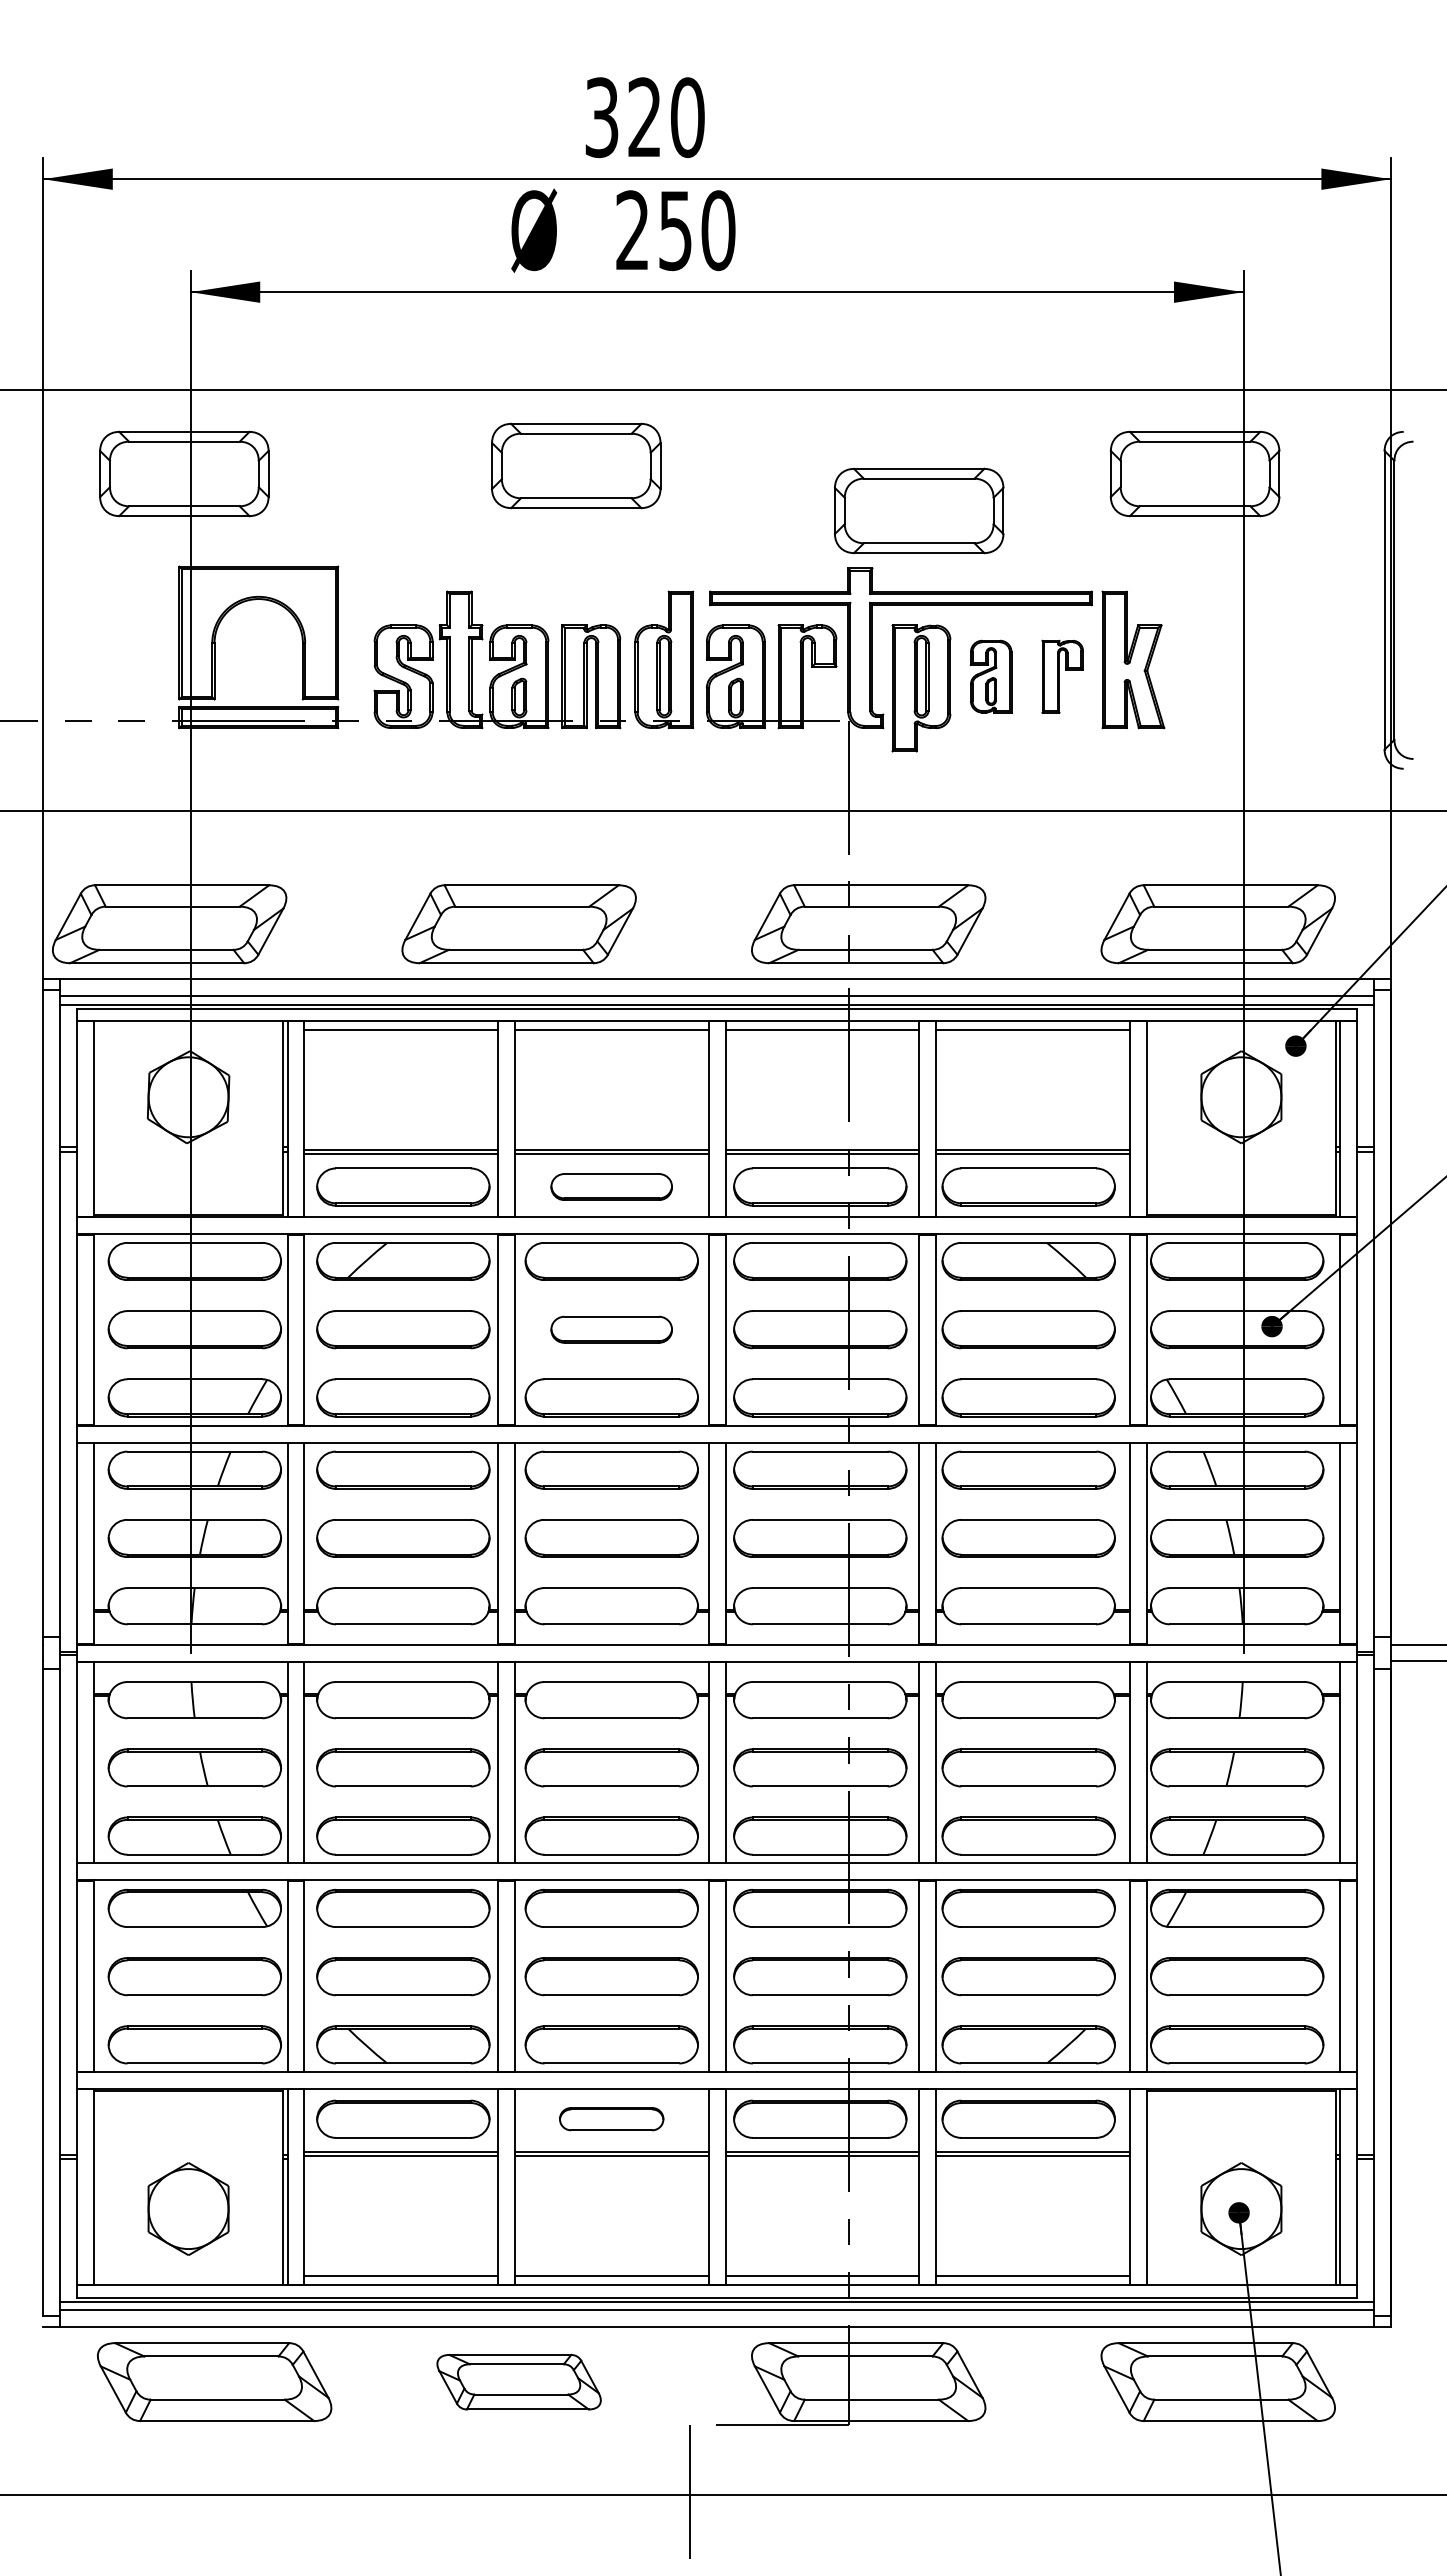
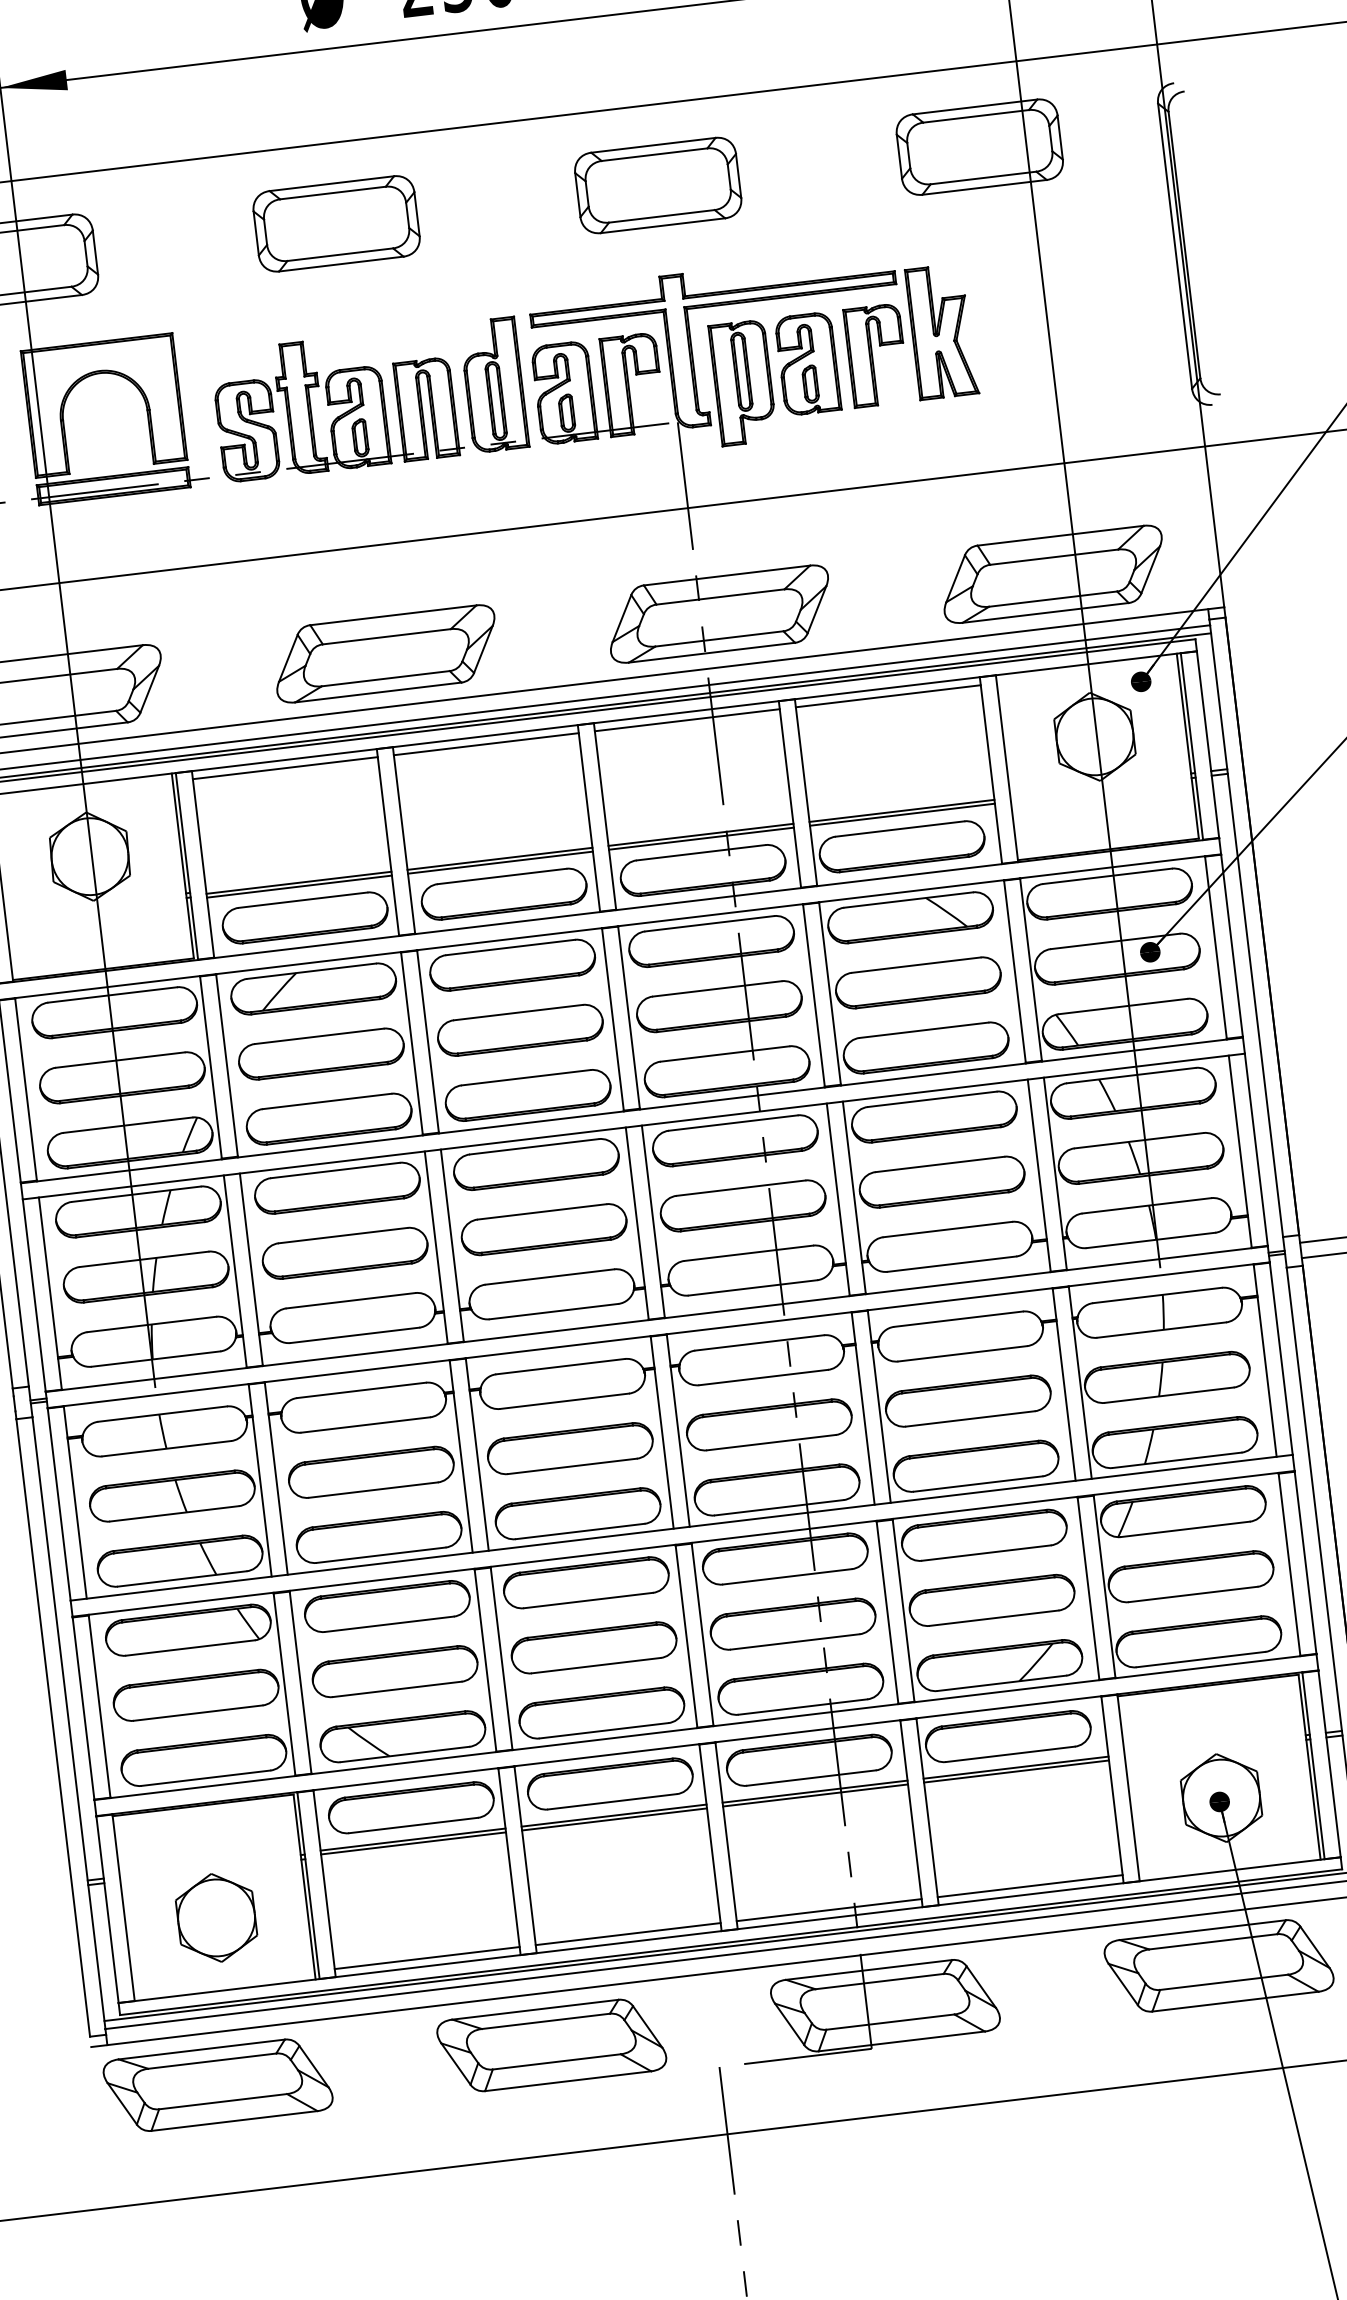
part: (576, 465) -> (336, 223), moved
part: (919, 510) -> (658, 185), moved
part: (991, 676) -> (808, 363), size x1.43
part: (1062, 676) -> (876, 355), size x1.43
part: (611, 1186) -> (503, 893), size x1.43
part: (611, 1329) -> (520, 1030), size x1.43
part: (611, 2118) -> (609, 1783), size x1.67
part: (214, 2382) -> (218, 2085), moved
part: (518, 2382) -> (551, 2045), size x1.43

